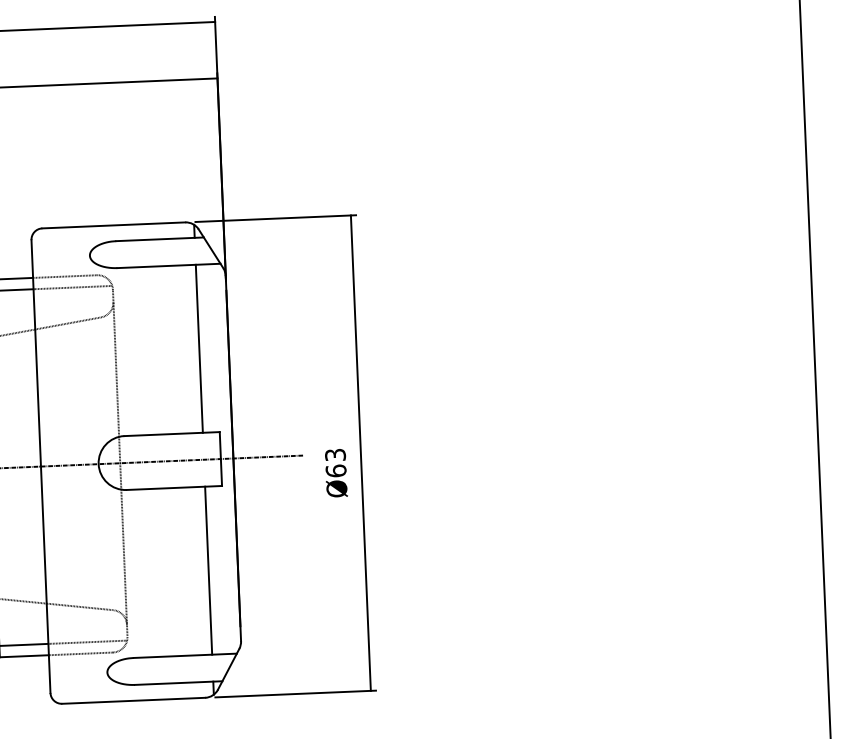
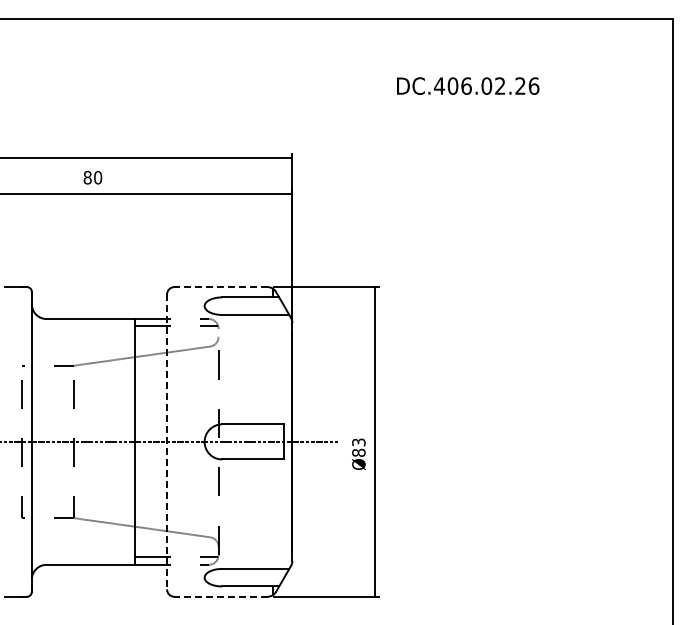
line: (114, 226) -> (221, 287), solid -> dashed
line: (199, 348) -> (273, 369), removed
line: (41, 467) -> (167, 442), solid -> dashed
text: (335, 470) -> (358, 452), Ø63 -> Ø83
line: (208, 569) -> (273, 513), removed
line: (134, 700) -> (221, 596), solid -> dashed

